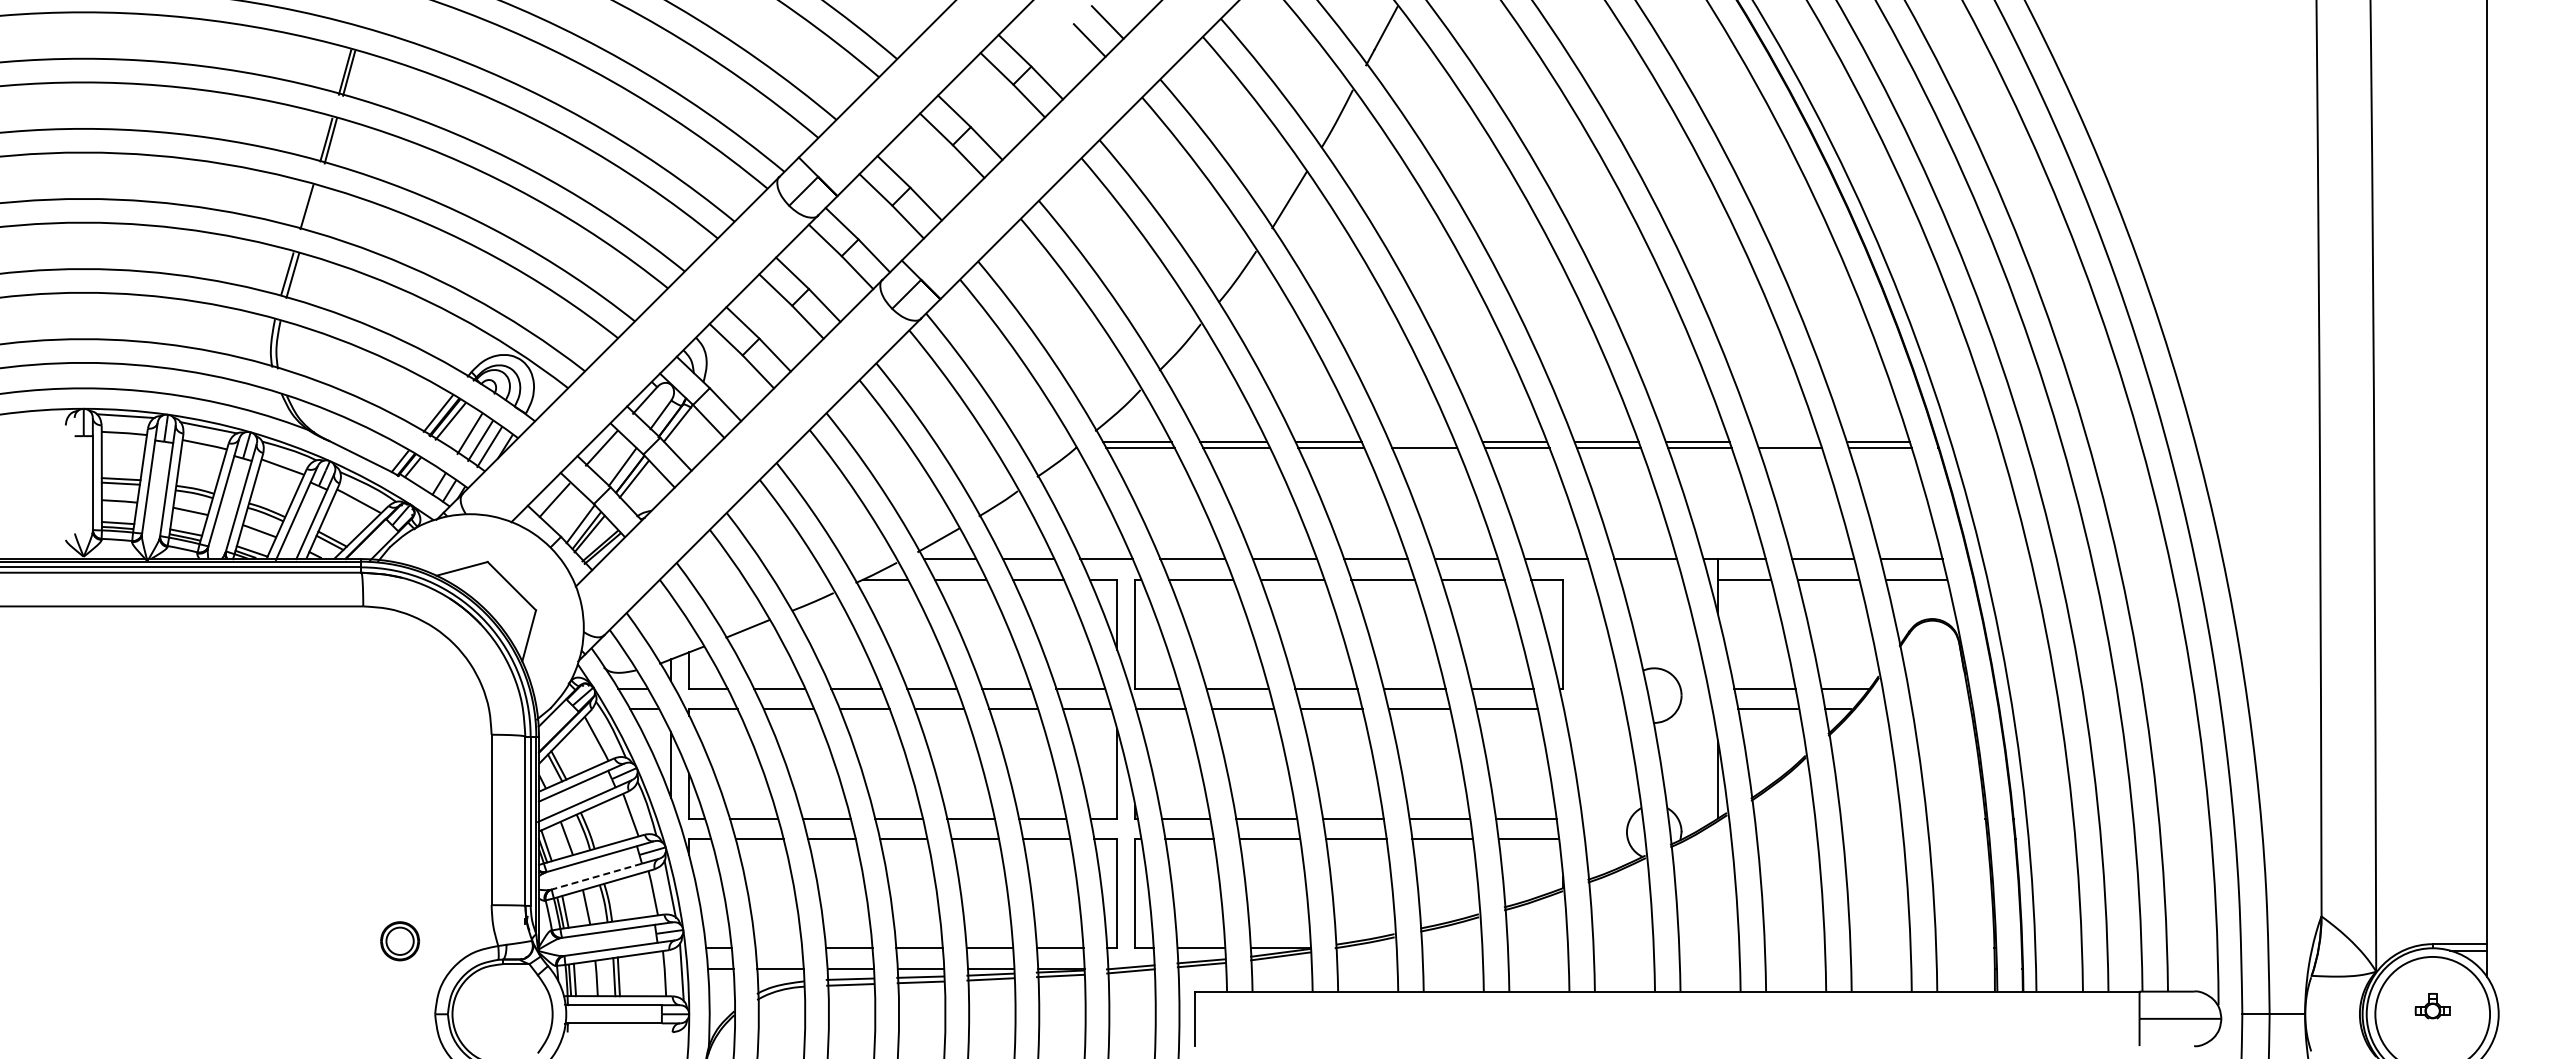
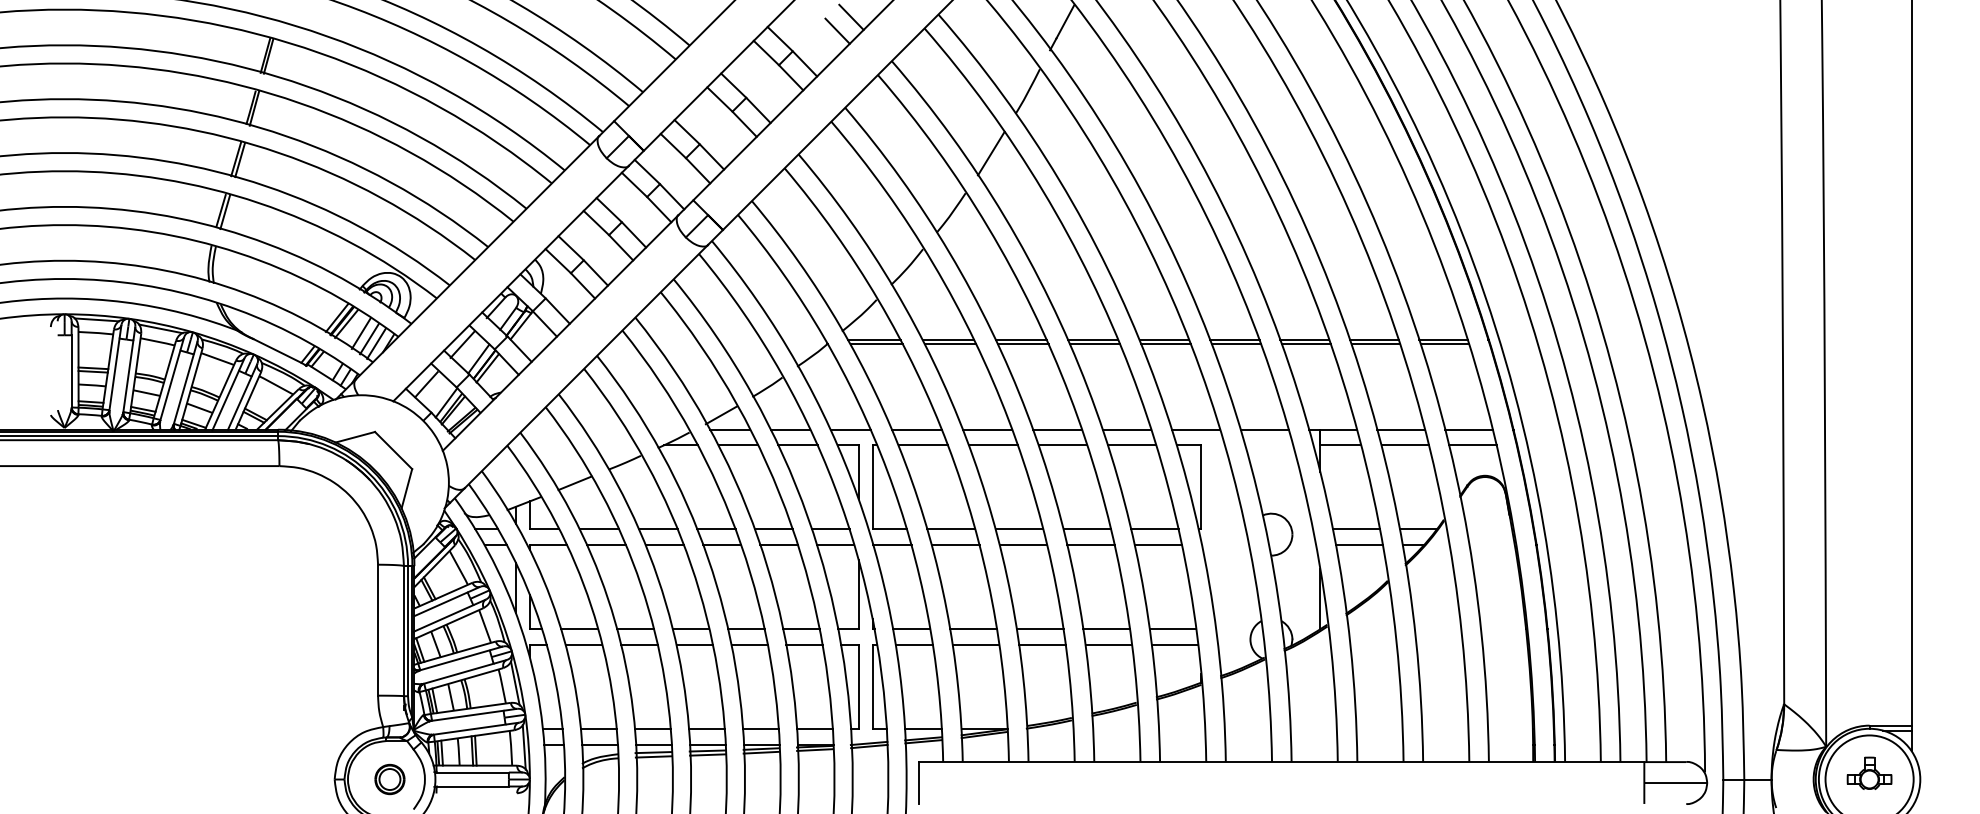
line: (311, 208) -> (239, 160), added
line: (1422, 442) -> (1093, 340), added
line: (1788, 442) -> (1374, 340), added
line: (596, 876) -> (458, 673), dashed -> solid
part: (400, 941) -> (390, 779), moved
line: (778, 948) -> (598, 728), added
part: (2432, 1005) -> (1869, 772), size x1.67

